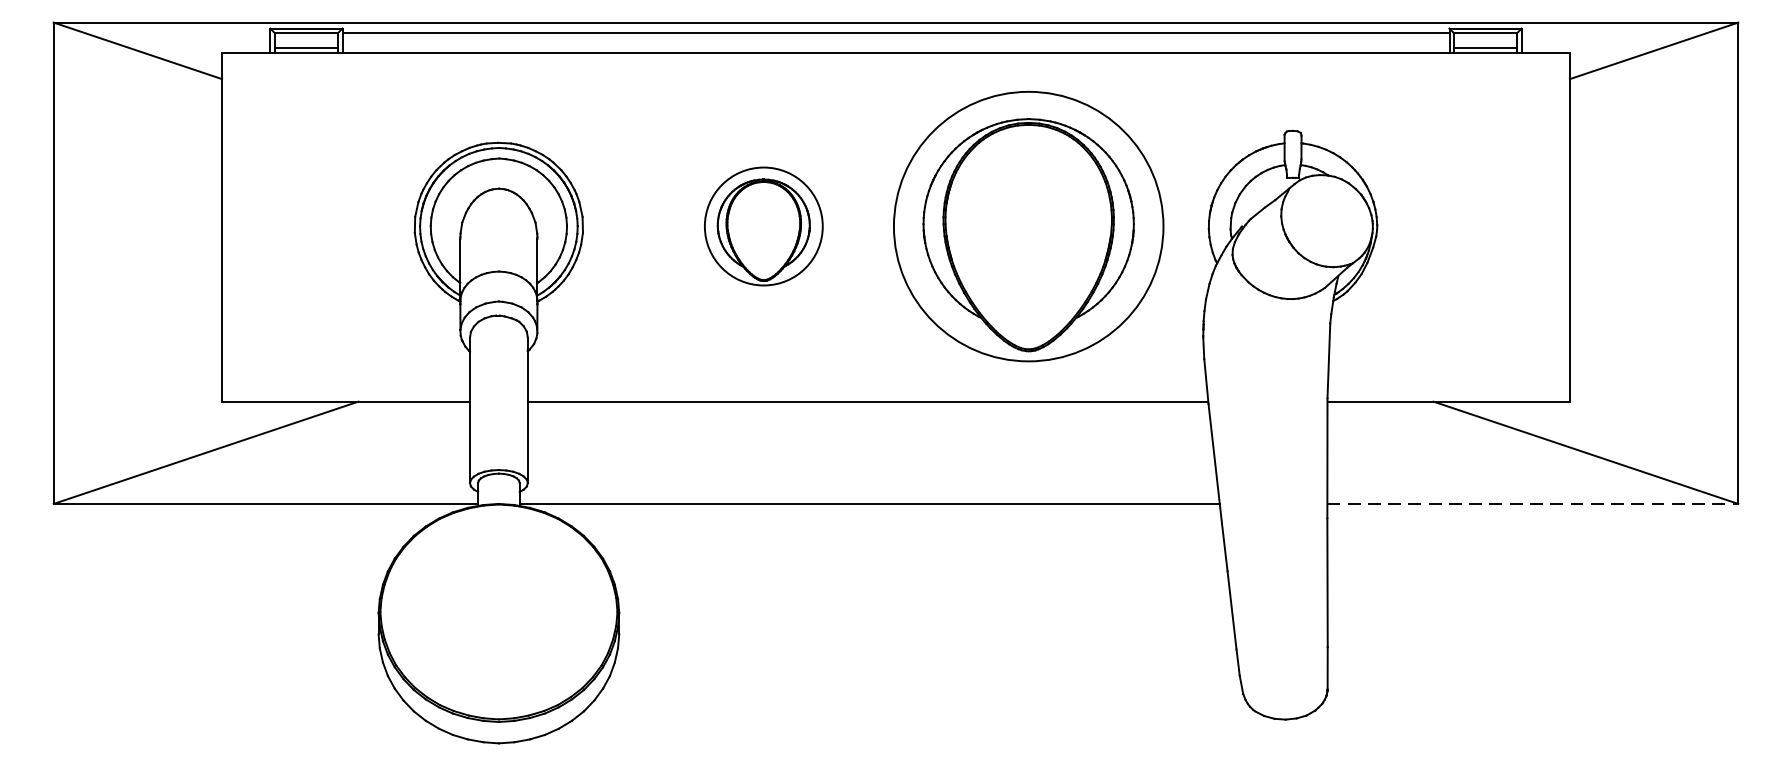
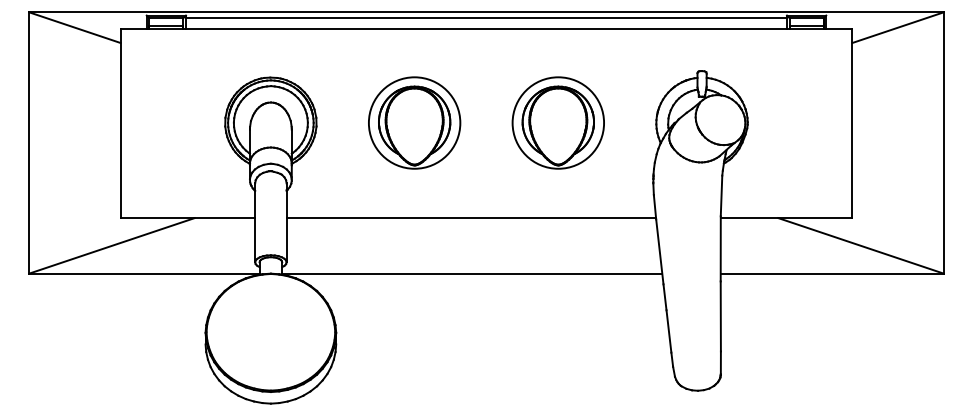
part: (763, 225) -> (414, 122), size x1.43
part: (1026, 225) -> (557, 122), size x0.62
line: (1533, 503) -> (832, 273), dashed -> solid

